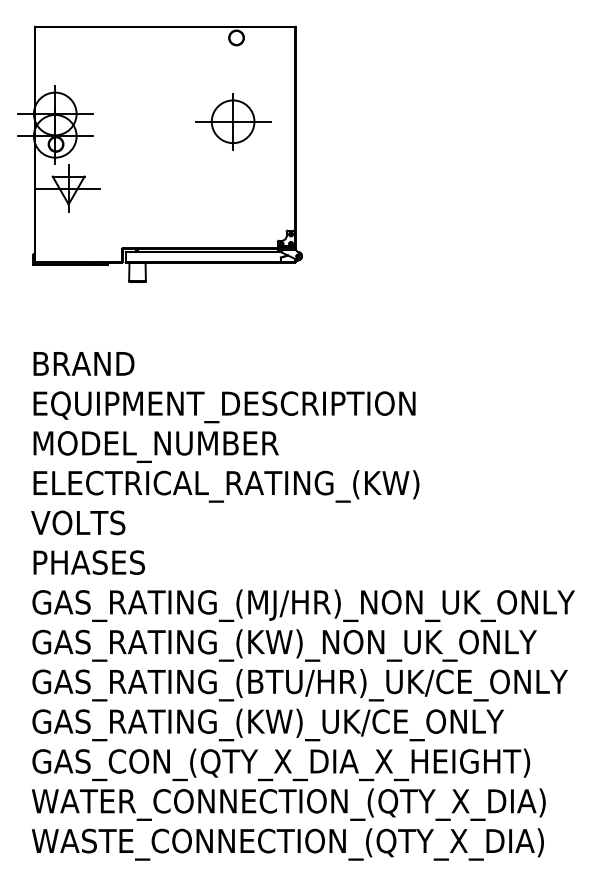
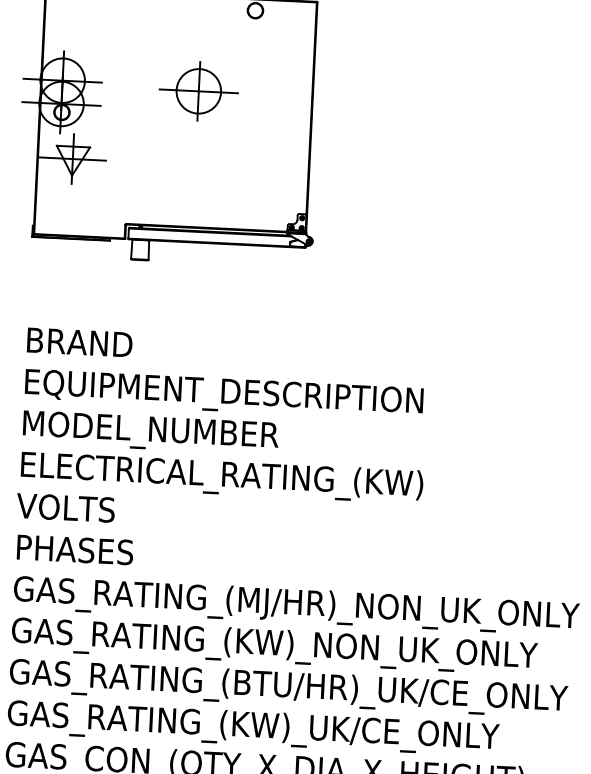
part: (233, 121) -> (199, 91), moved

